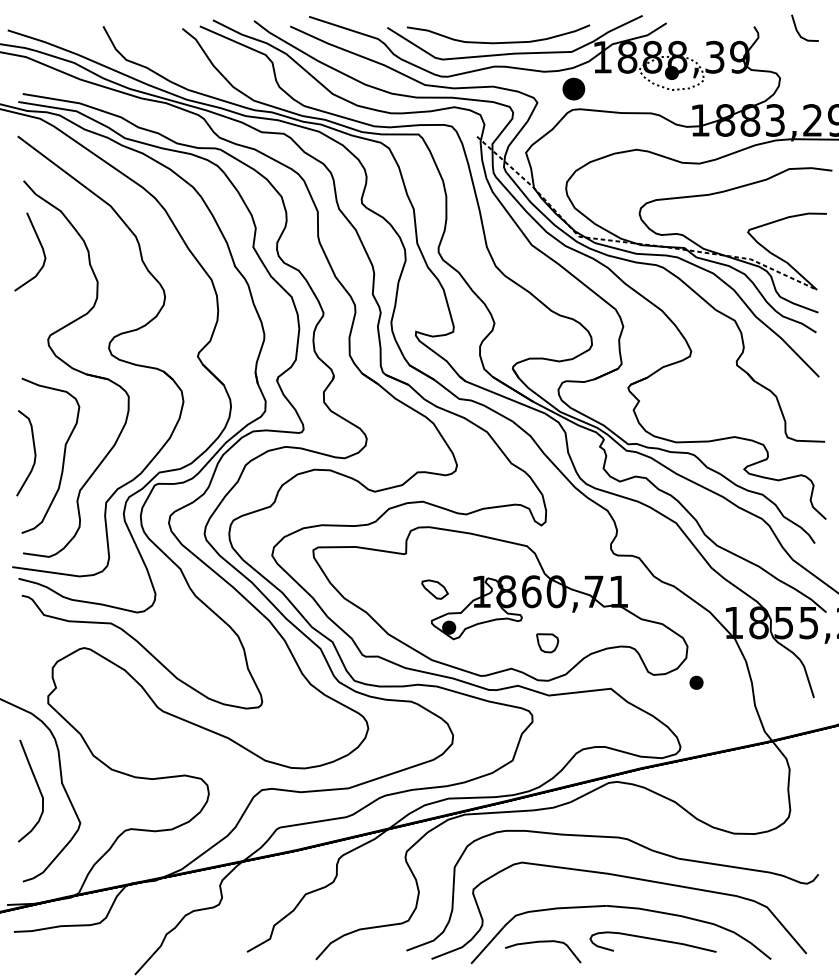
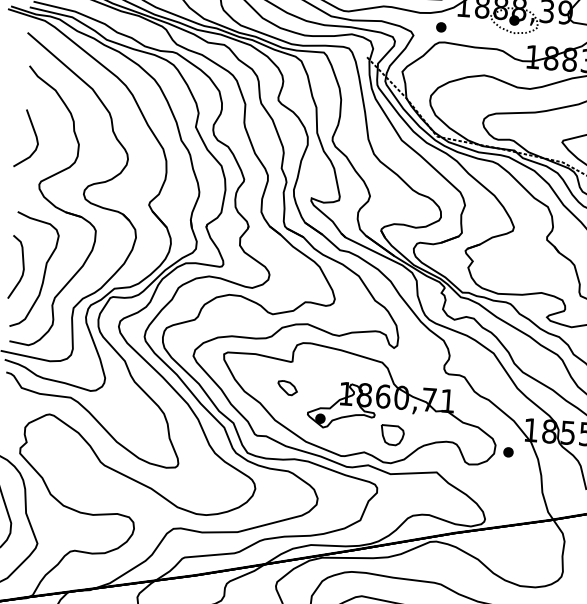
part: (574, 89) -> (441, 27), size x0.62
curve: (40, 246) -> (34, 135), moved
part: (434, 589) -> (287, 387), moved
part: (547, 643) -> (392, 435), size x1.43
part: (696, 682) -> (508, 452), moved

